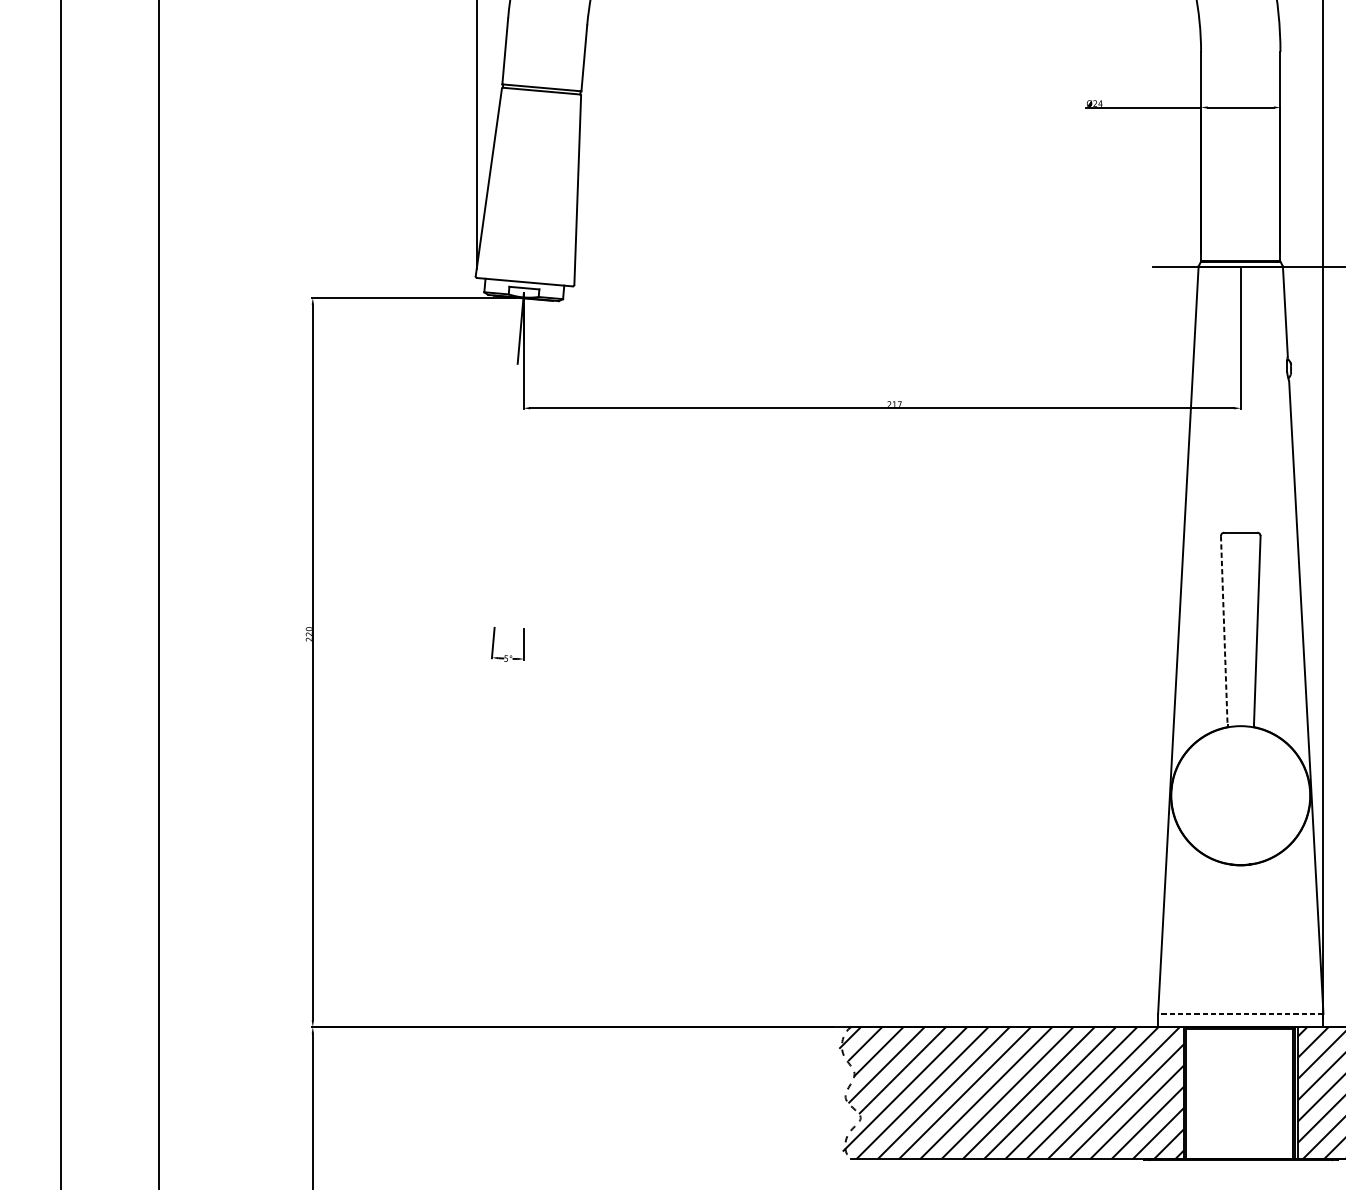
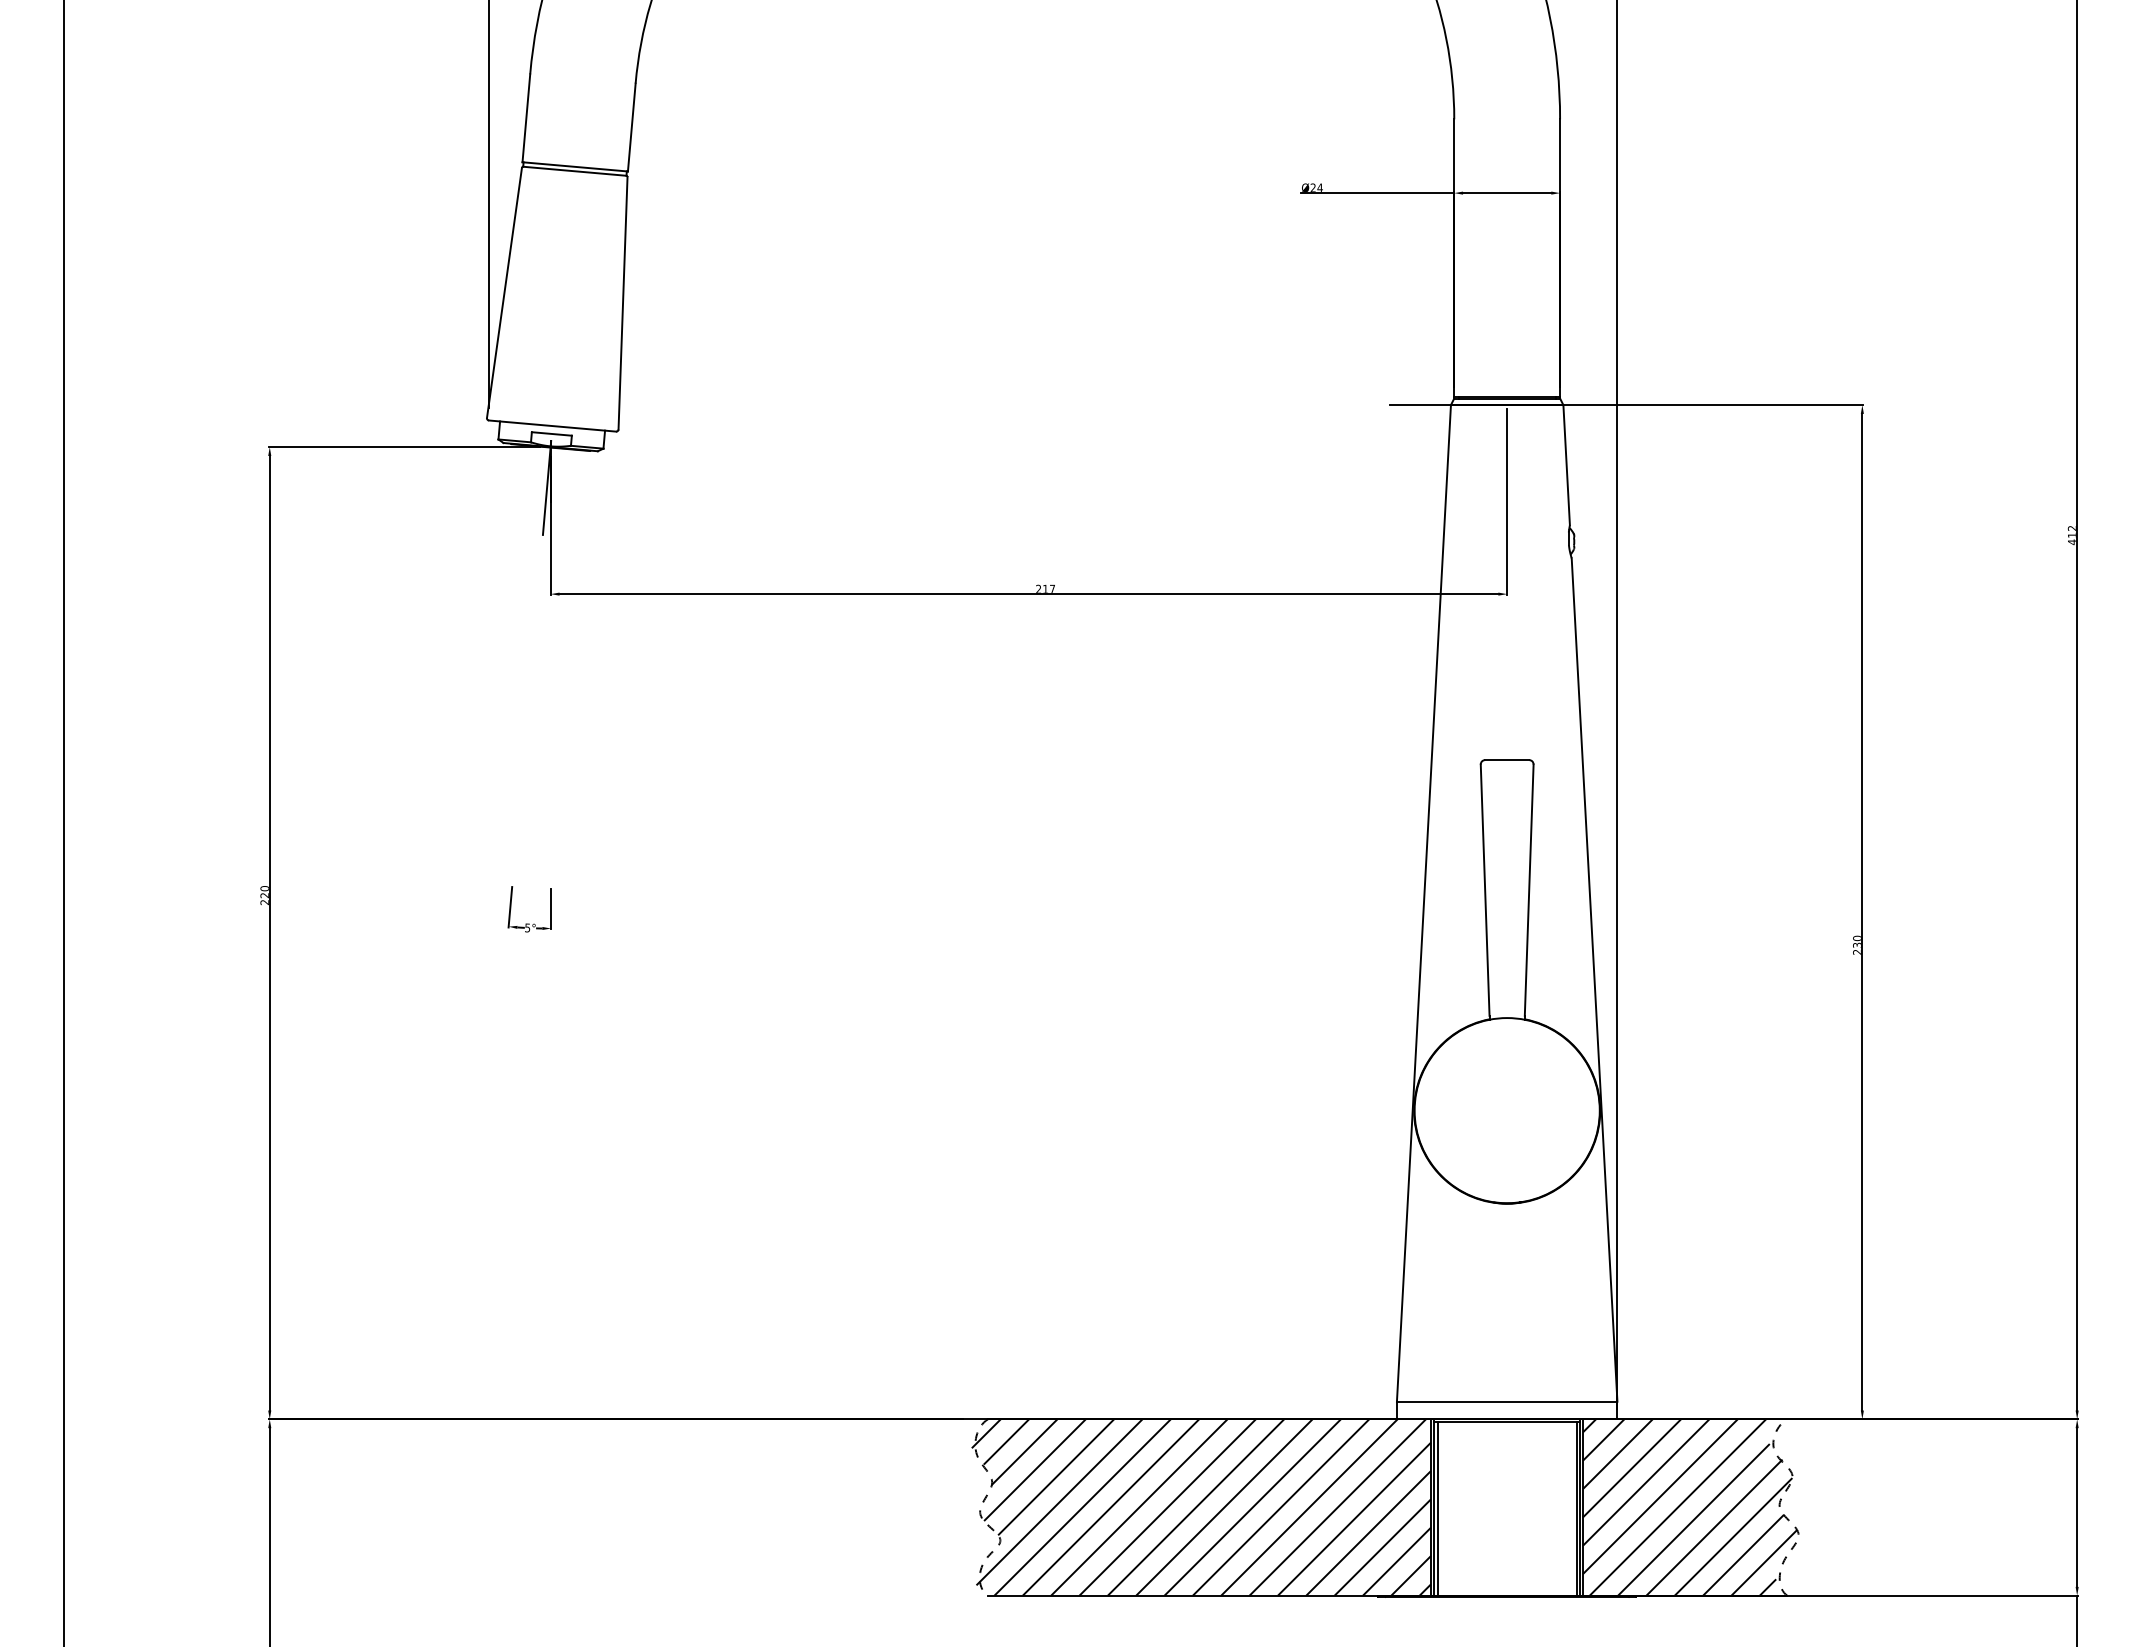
line: (1224, 630) -> (1485, 890), dashed -> solid
line: (1240, 1013) -> (1506, 1401), dashed -> solid
line: (1188, 1093) -> (1437, 1508), added

